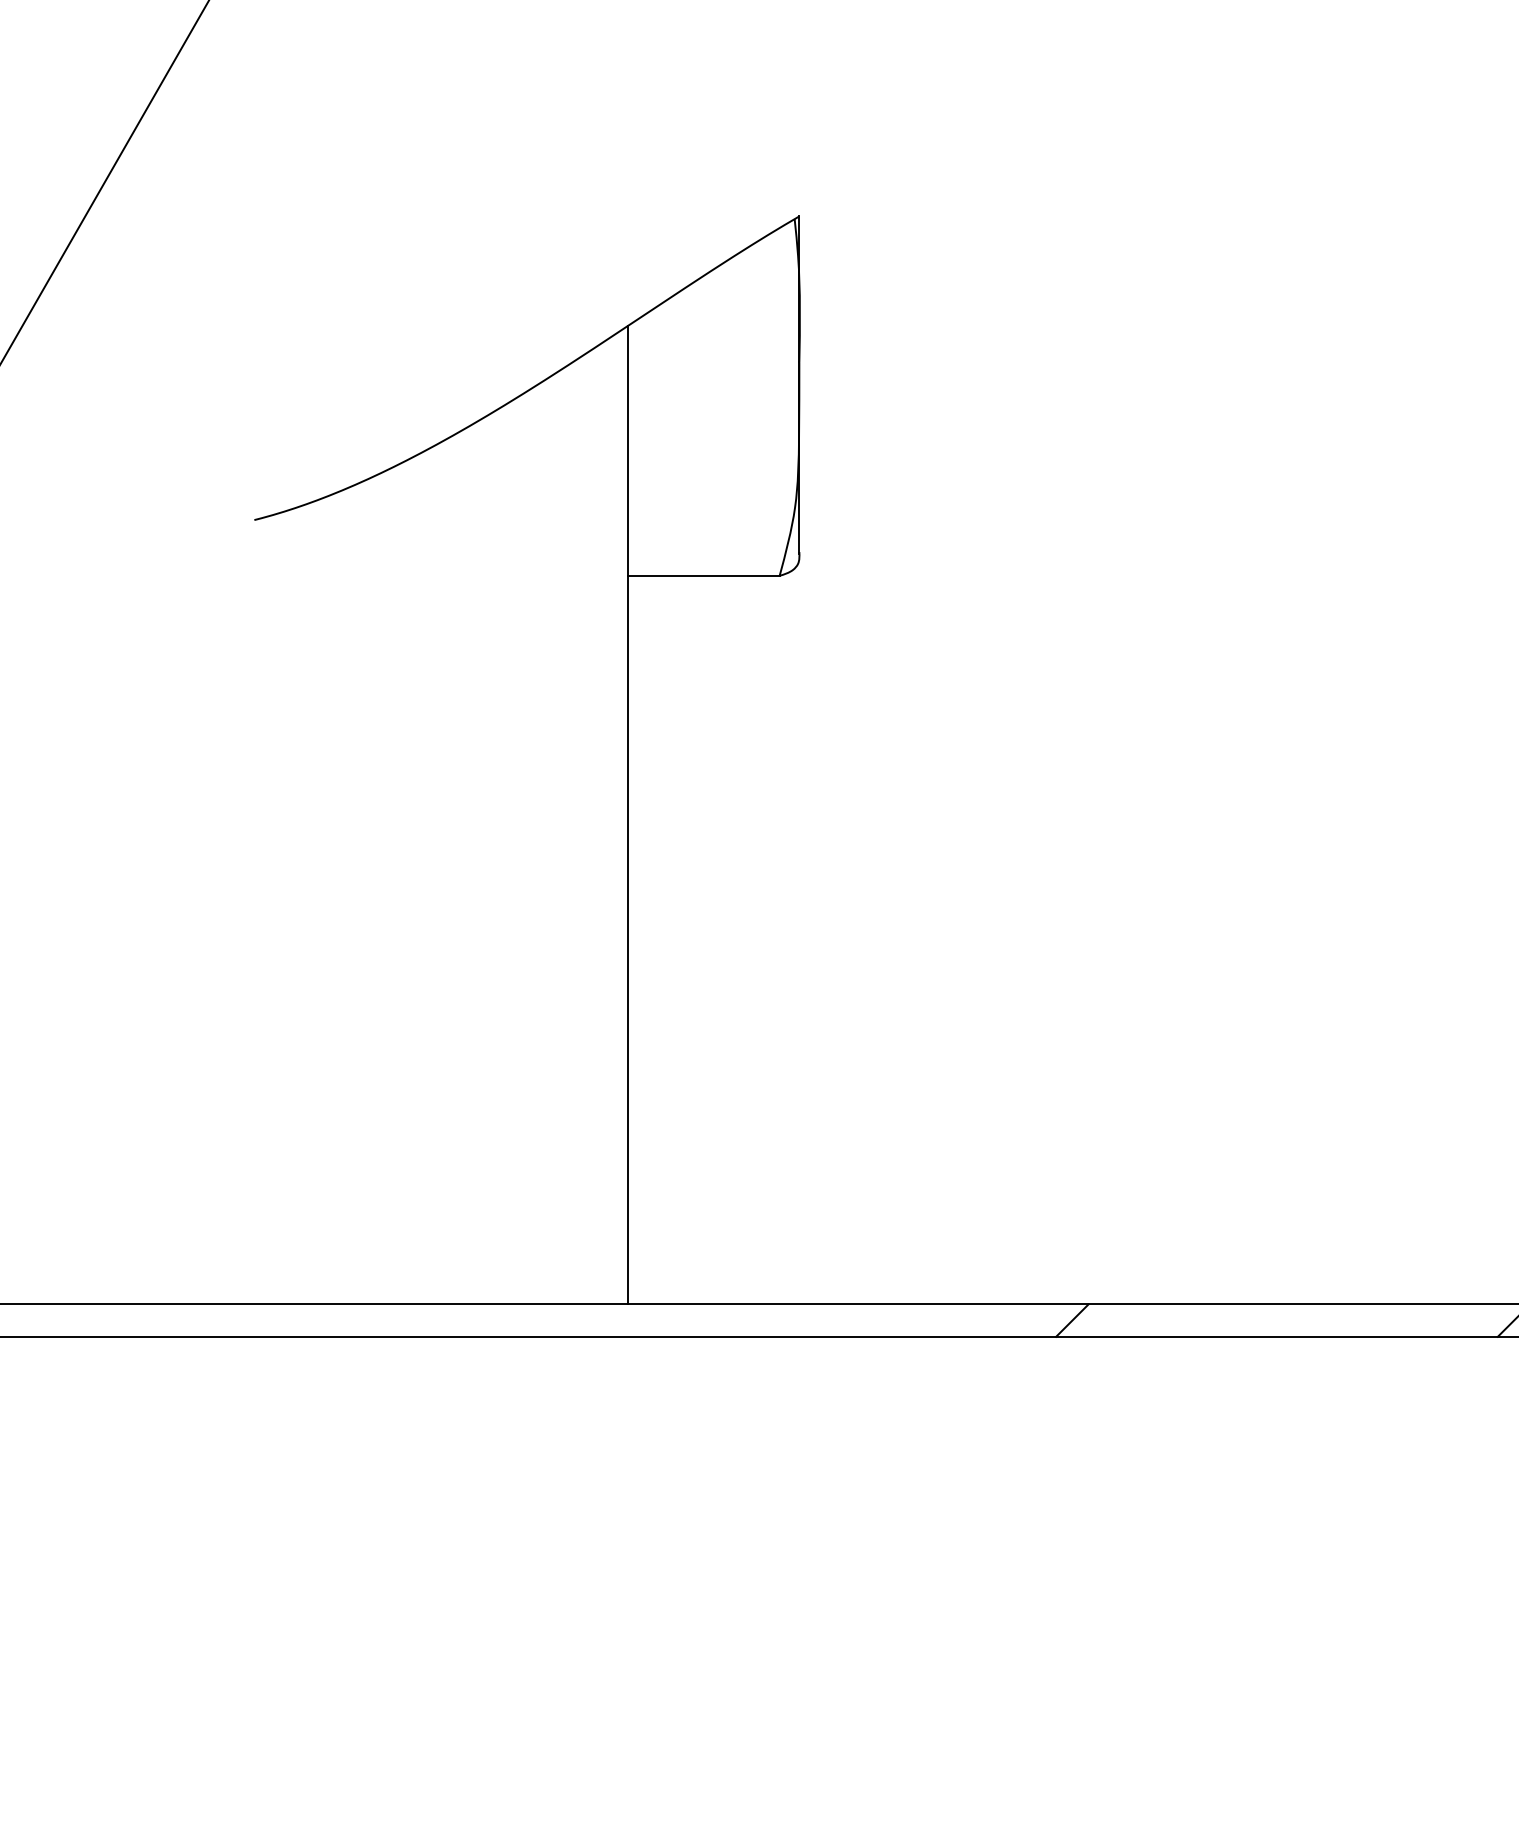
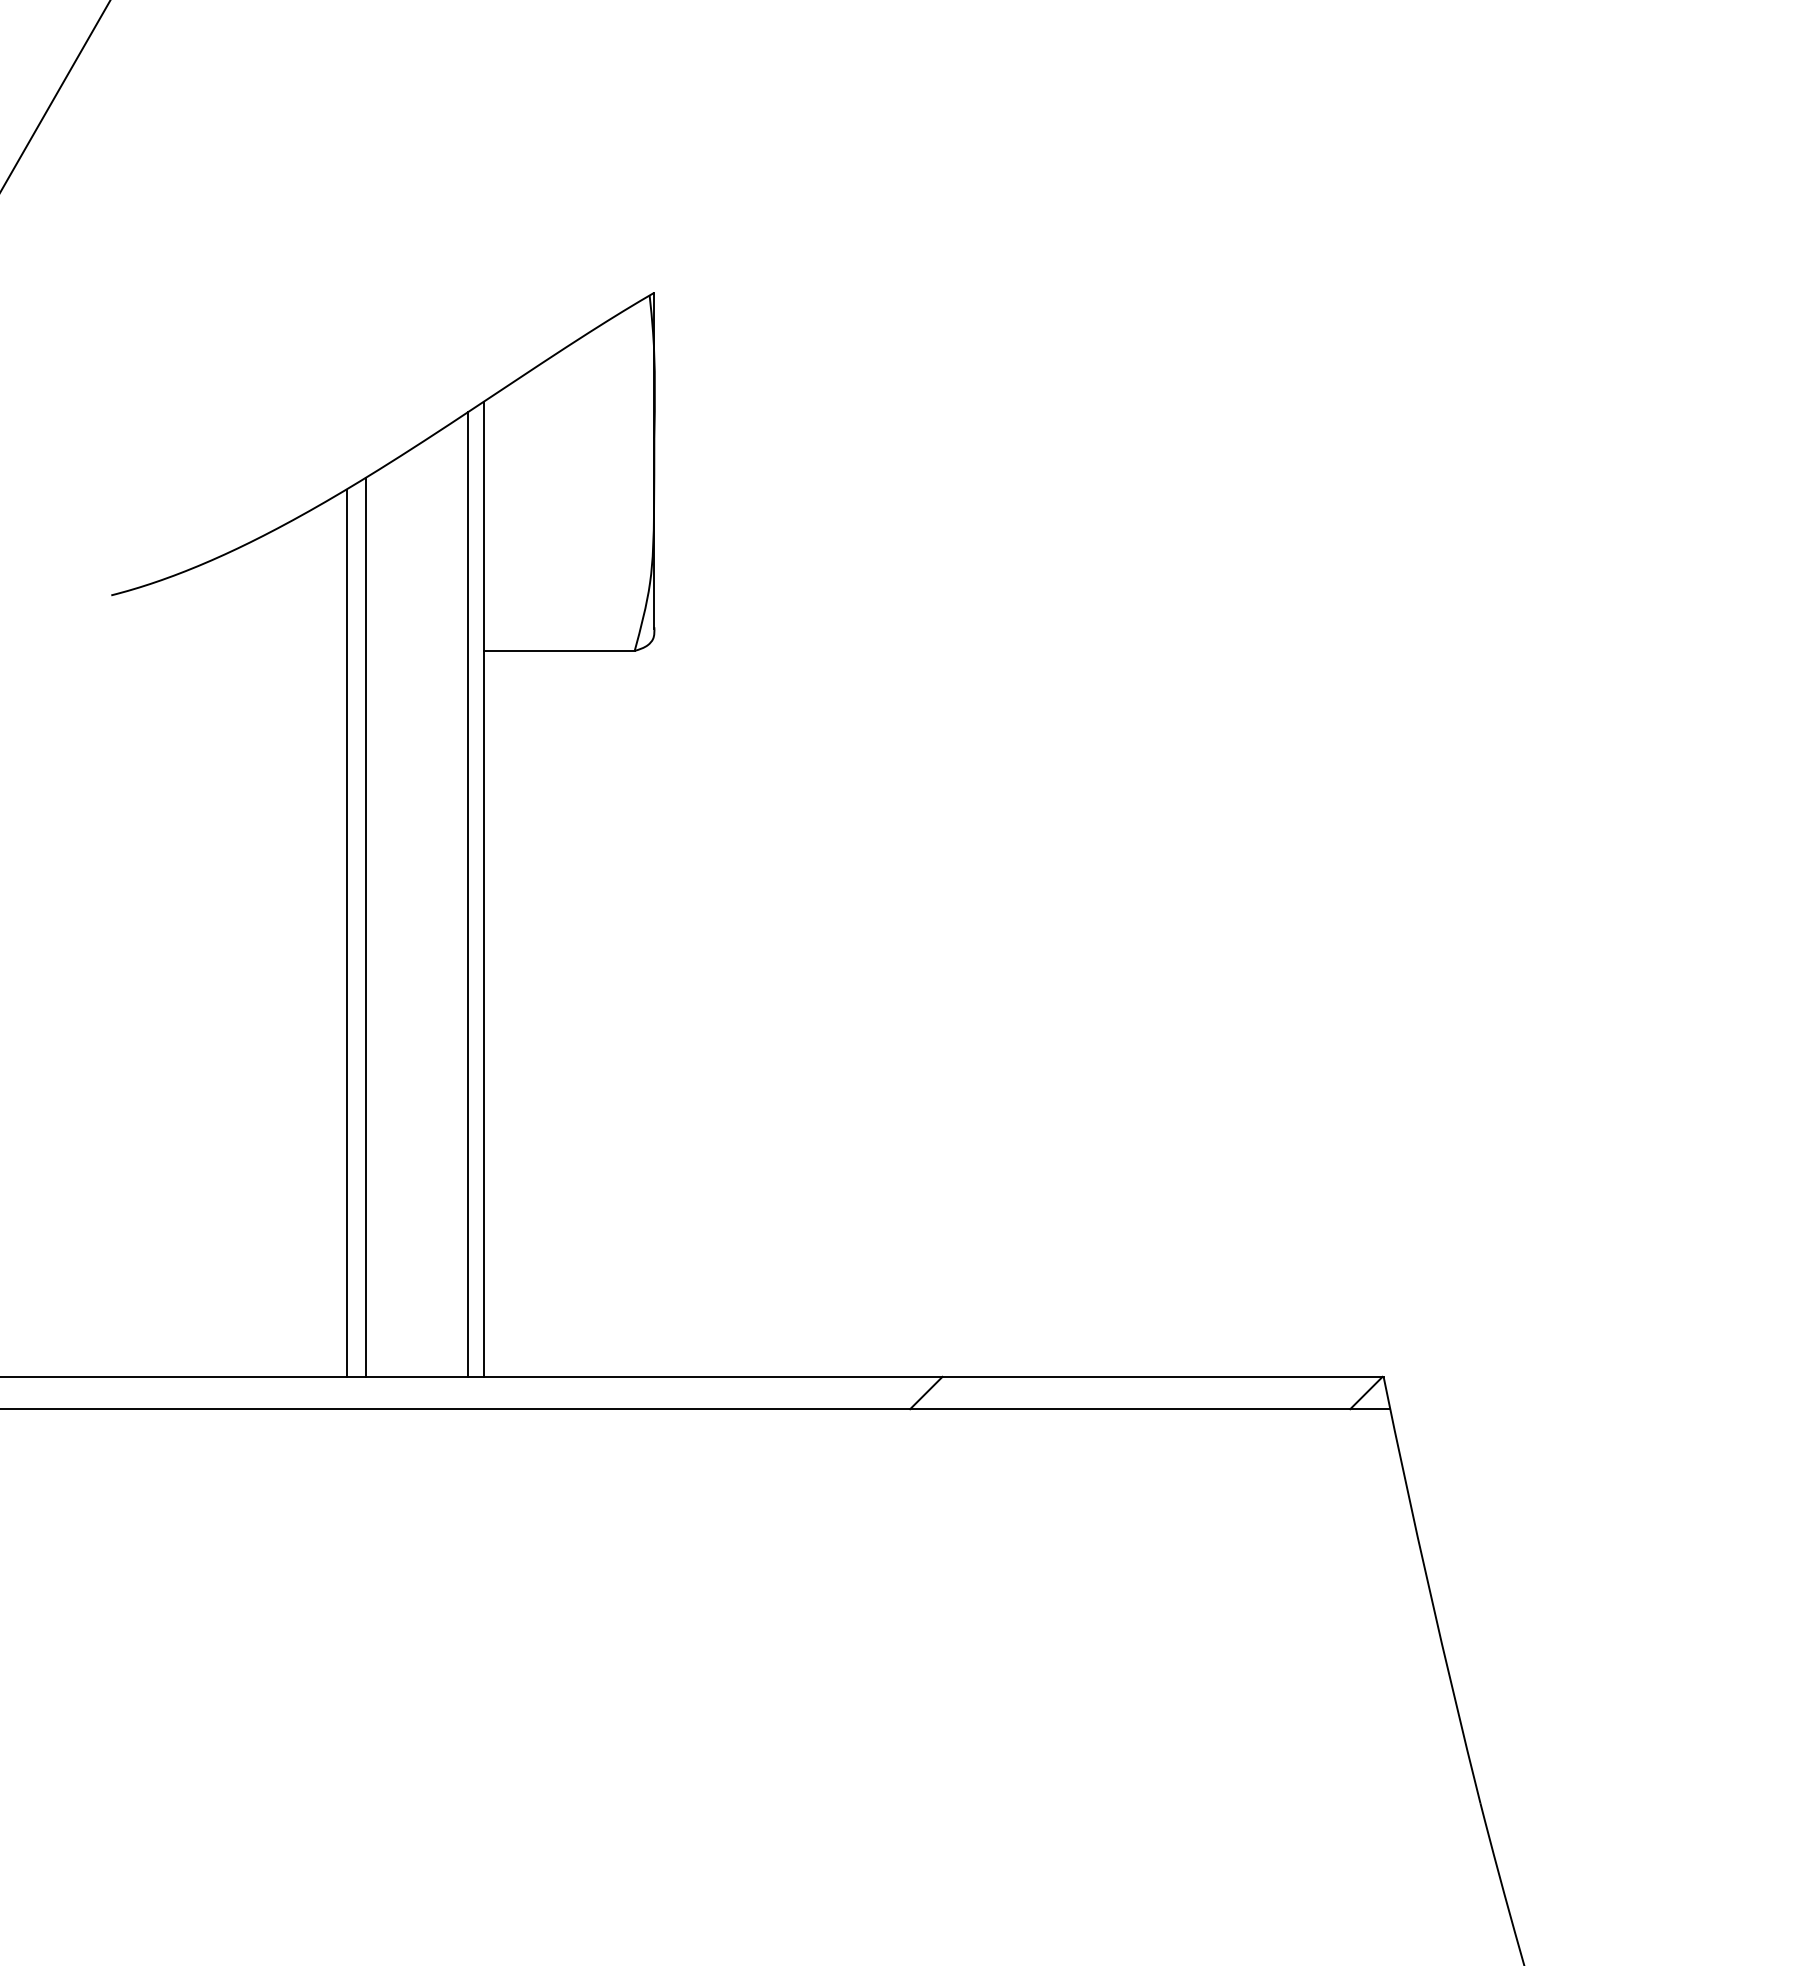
line: (612, 820) -> (468, 894), added
line: (510, 852) -> (366, 926), added
line: (490, 858) -> (346, 932), added

